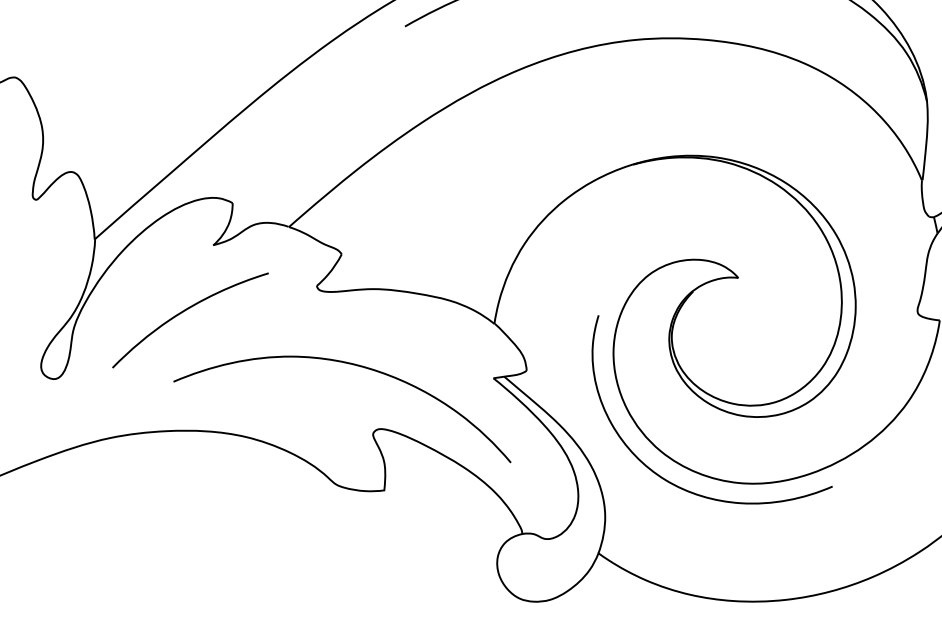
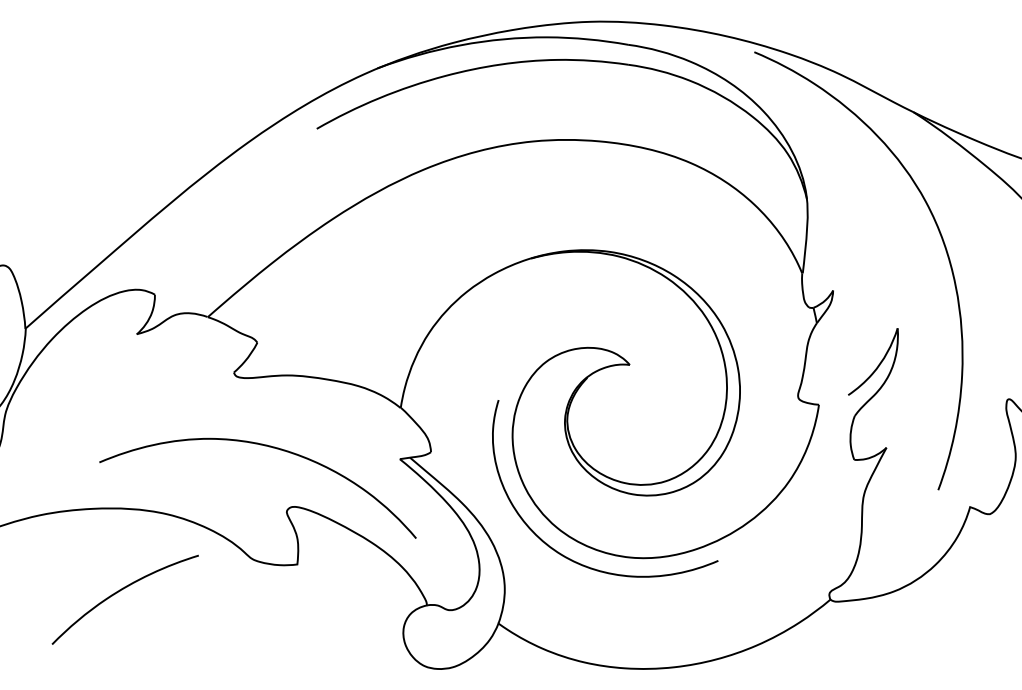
curve: (185, 311) -> (120, 591), moved

